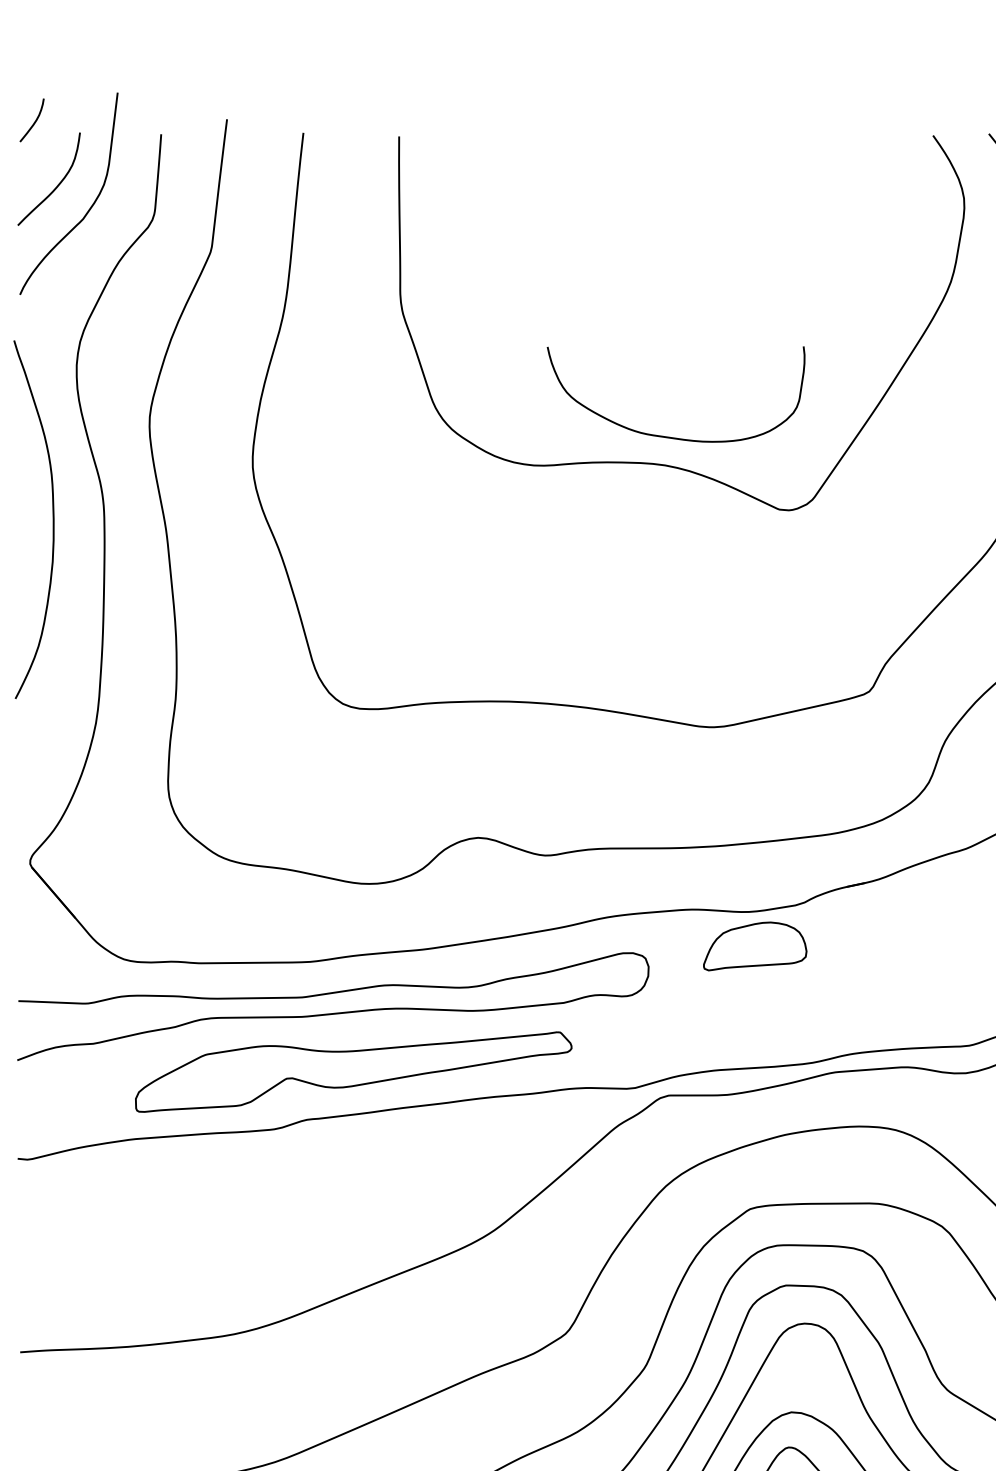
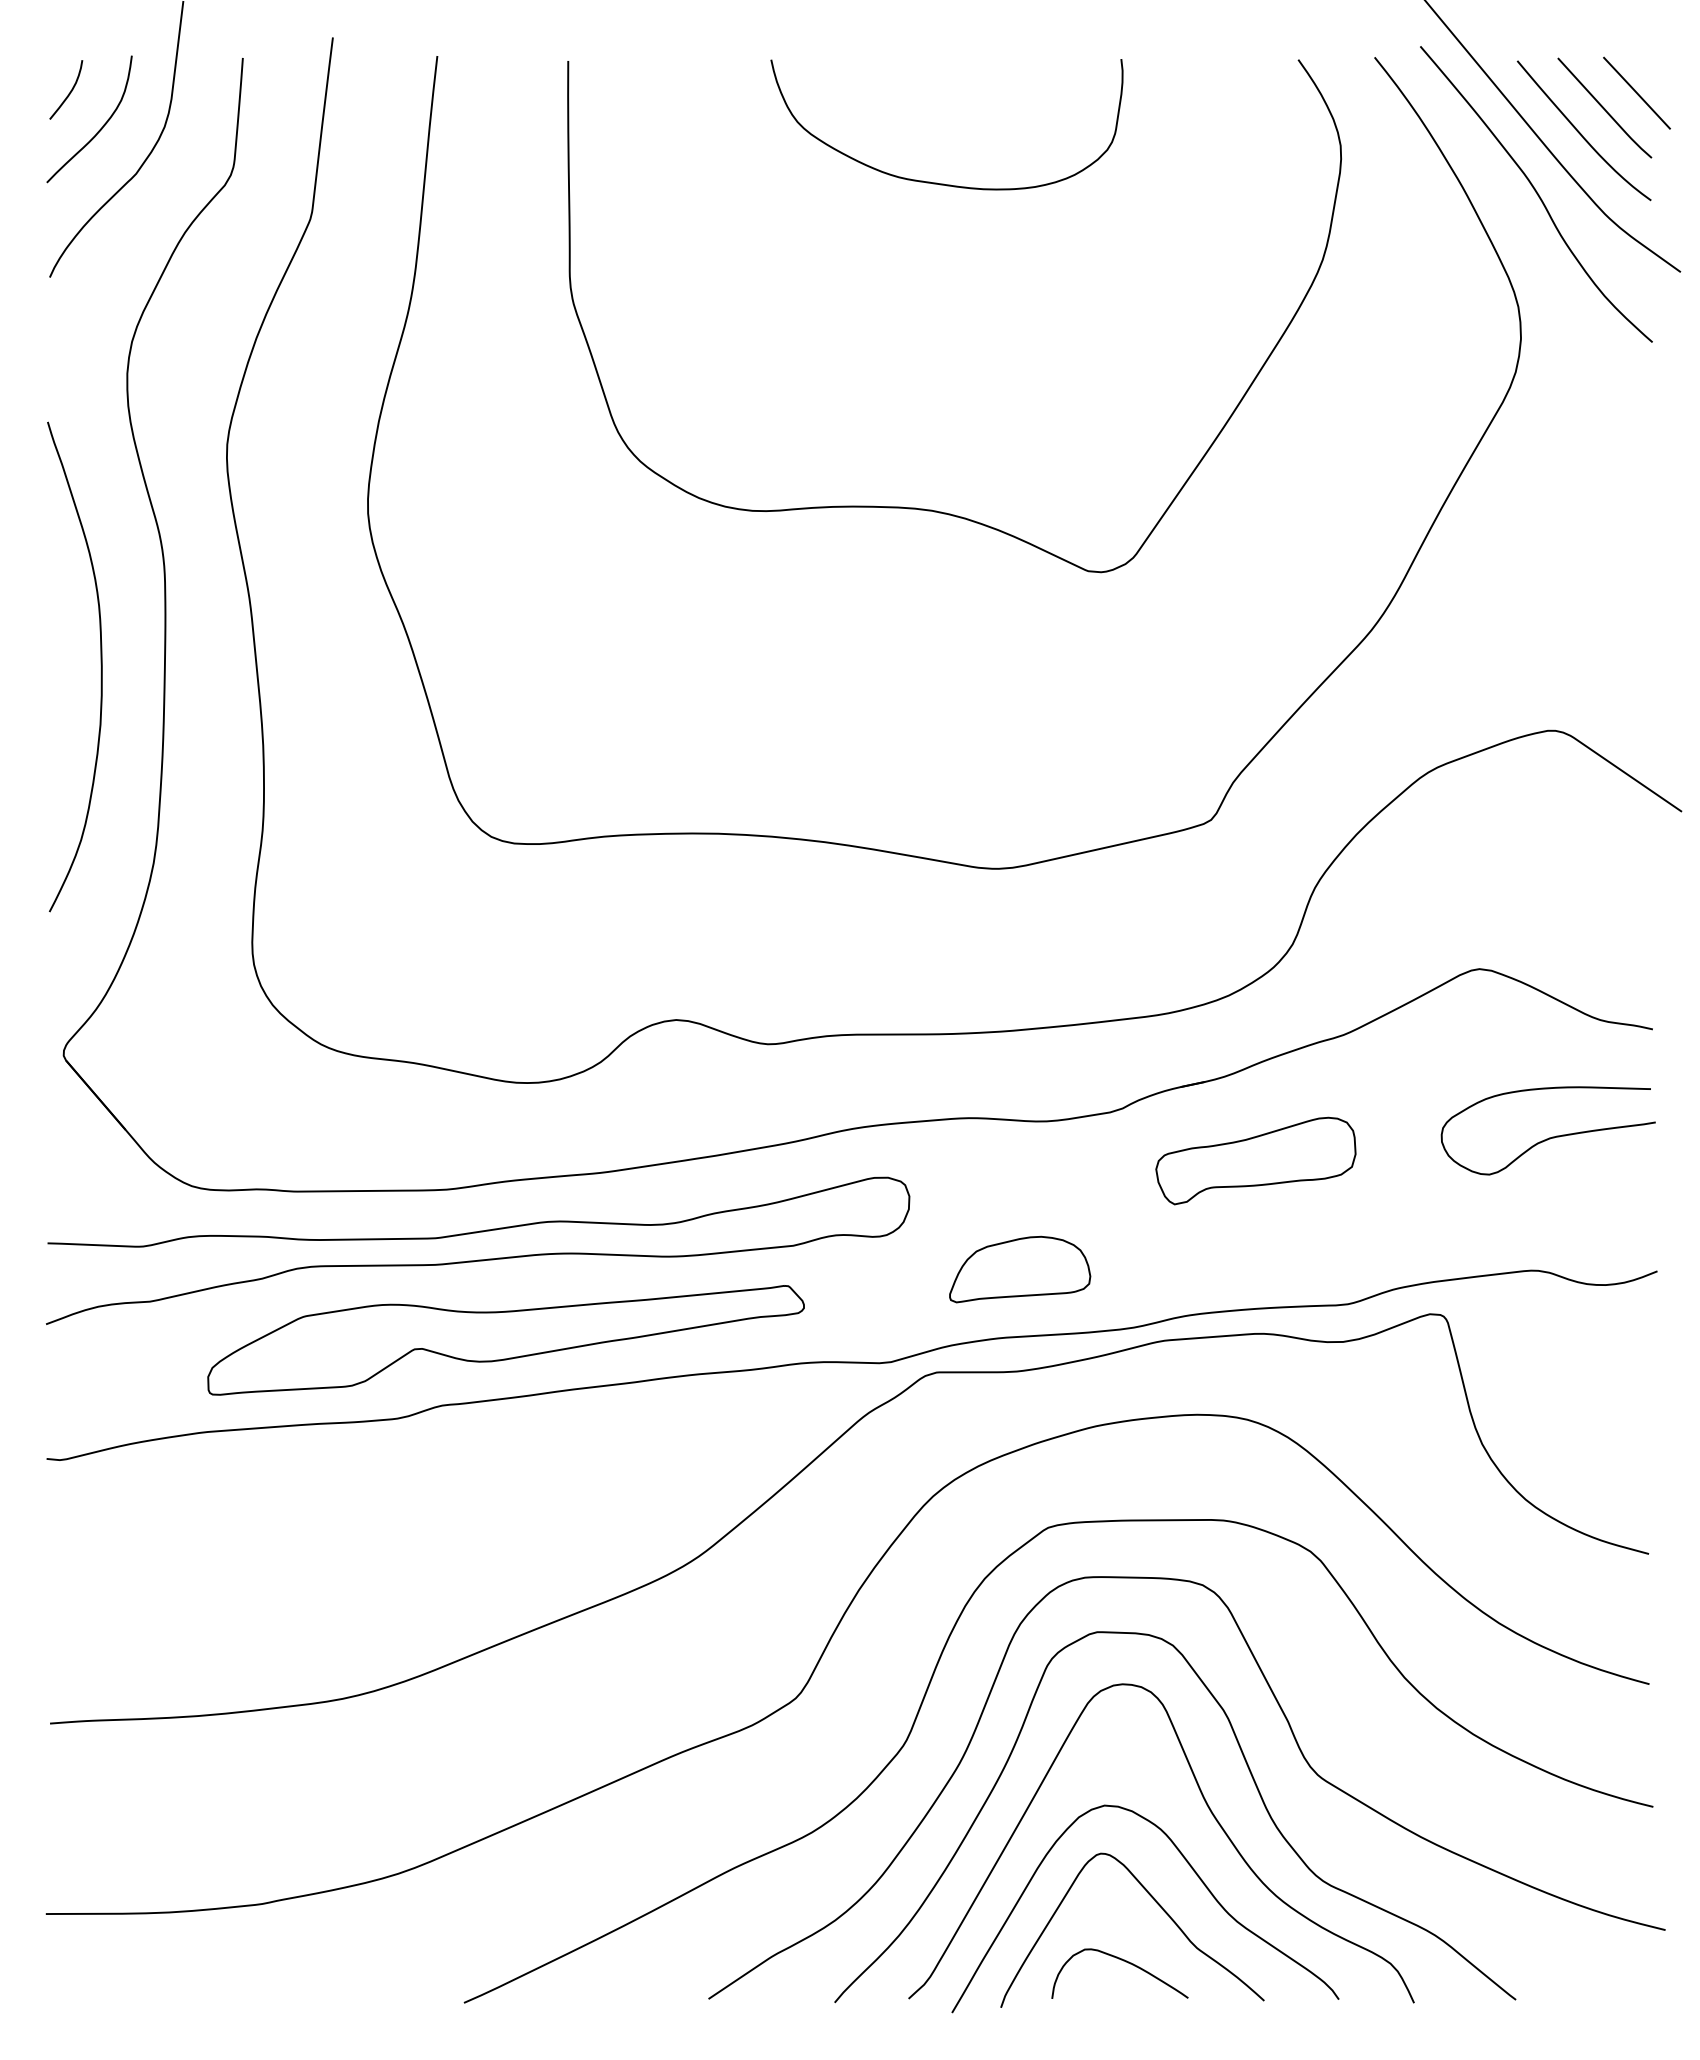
curve: (35, 120) -> (70, 90), moved
curve: (669, 436) -> (937, 182), moved
curve: (52, 519) -> (100, 666), moved
part: (901, 940) -> (1255, 1160), added
part: (755, 946) -> (1020, 1269), moved

